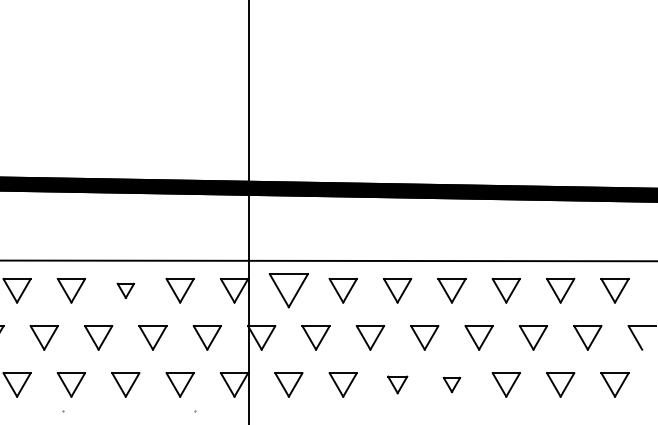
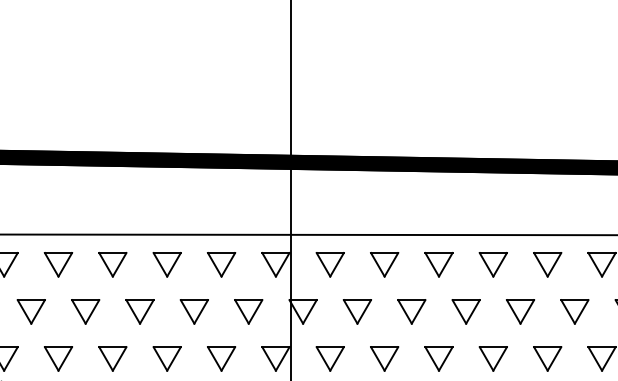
part: (125, 290) -> (166, 264), size x1.67
part: (288, 290) -> (329, 264), size x0.71
part: (397, 384) -> (438, 358), size x1.43
part: (451, 384) -> (492, 358), size x1.67

